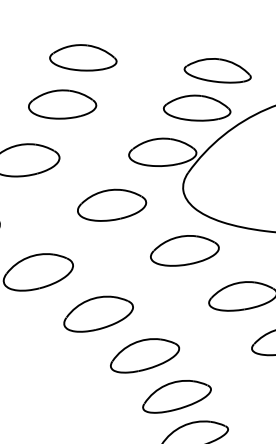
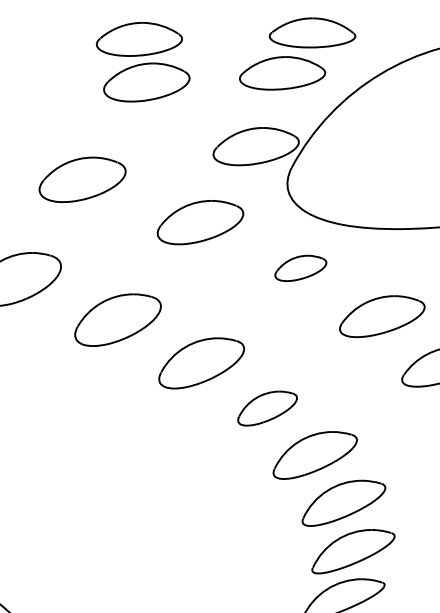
part: (62, 104) -> (146, 82), moved
part: (197, 108) -> (282, 73), moved
part: (184, 251) -> (300, 268), size x0.6
part: (145, 356) -> (267, 408), size x0.7

